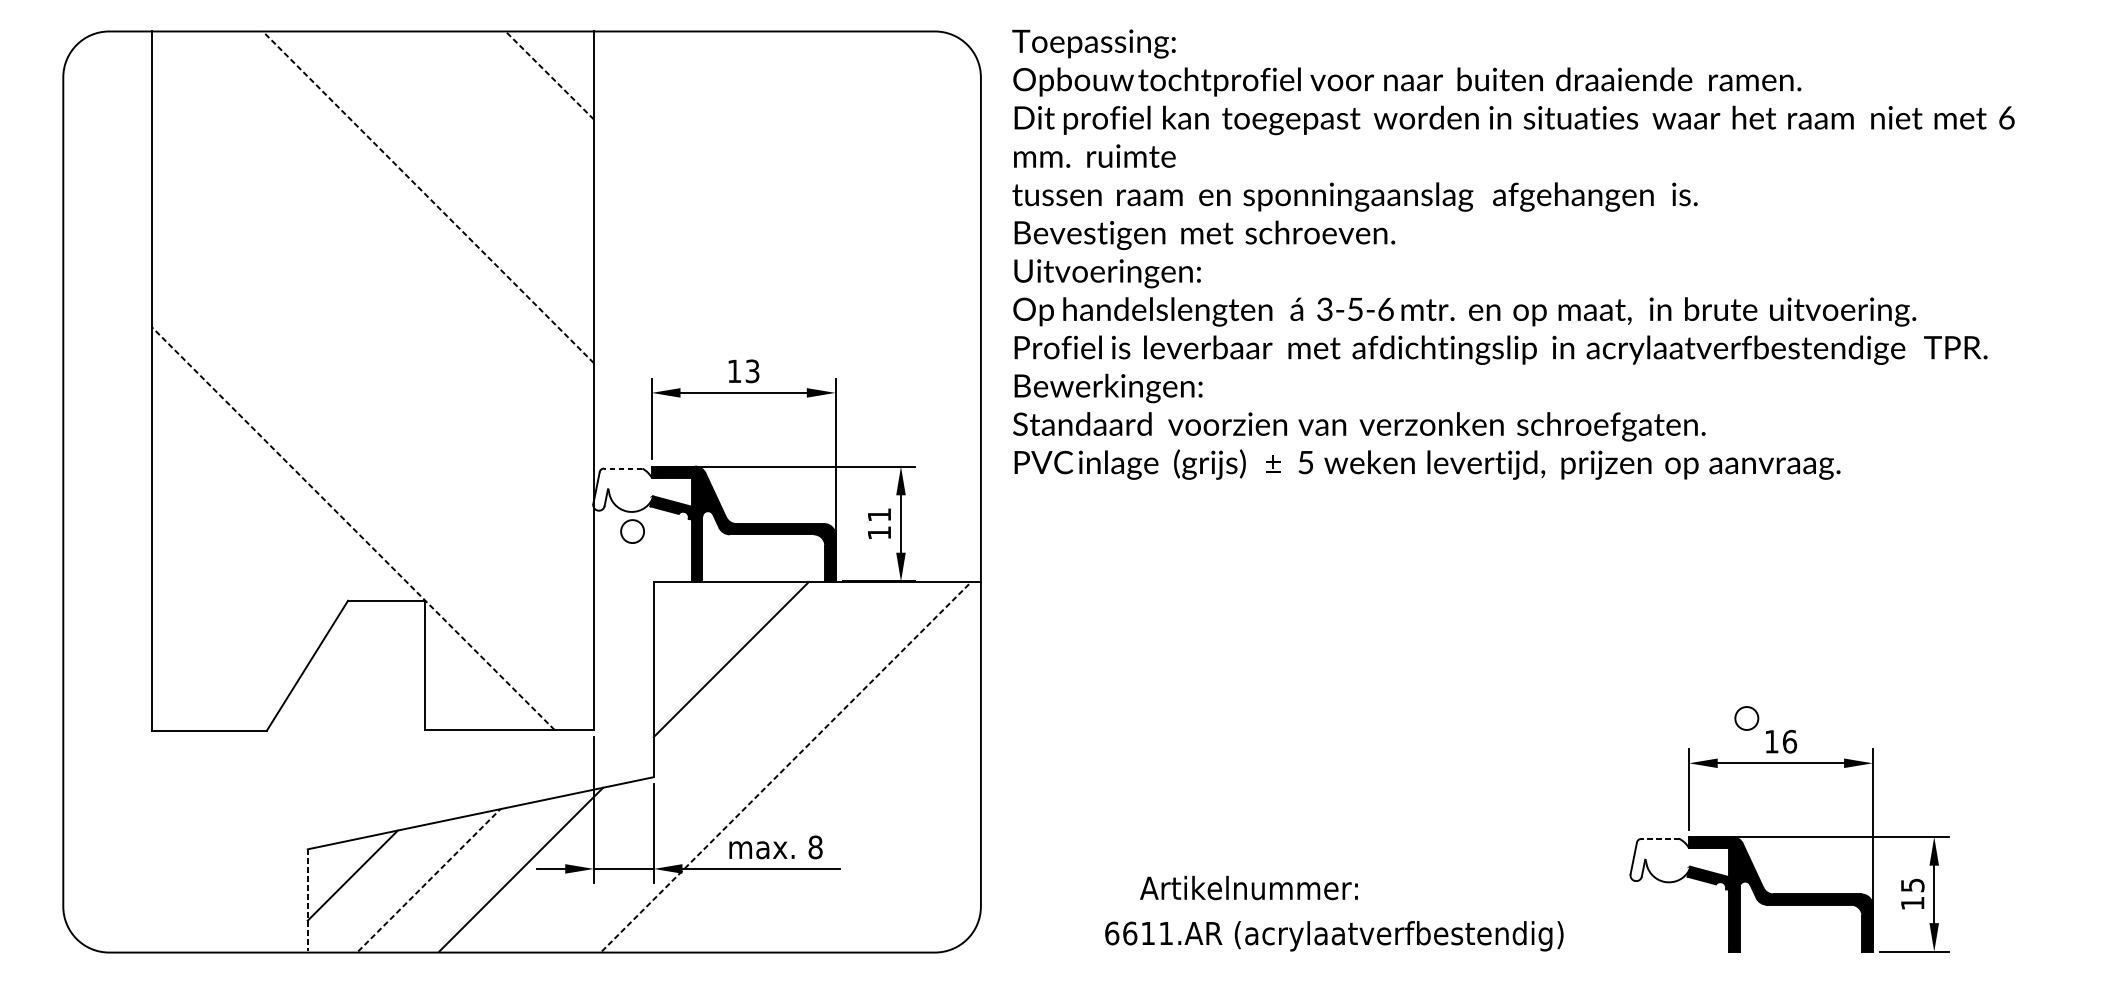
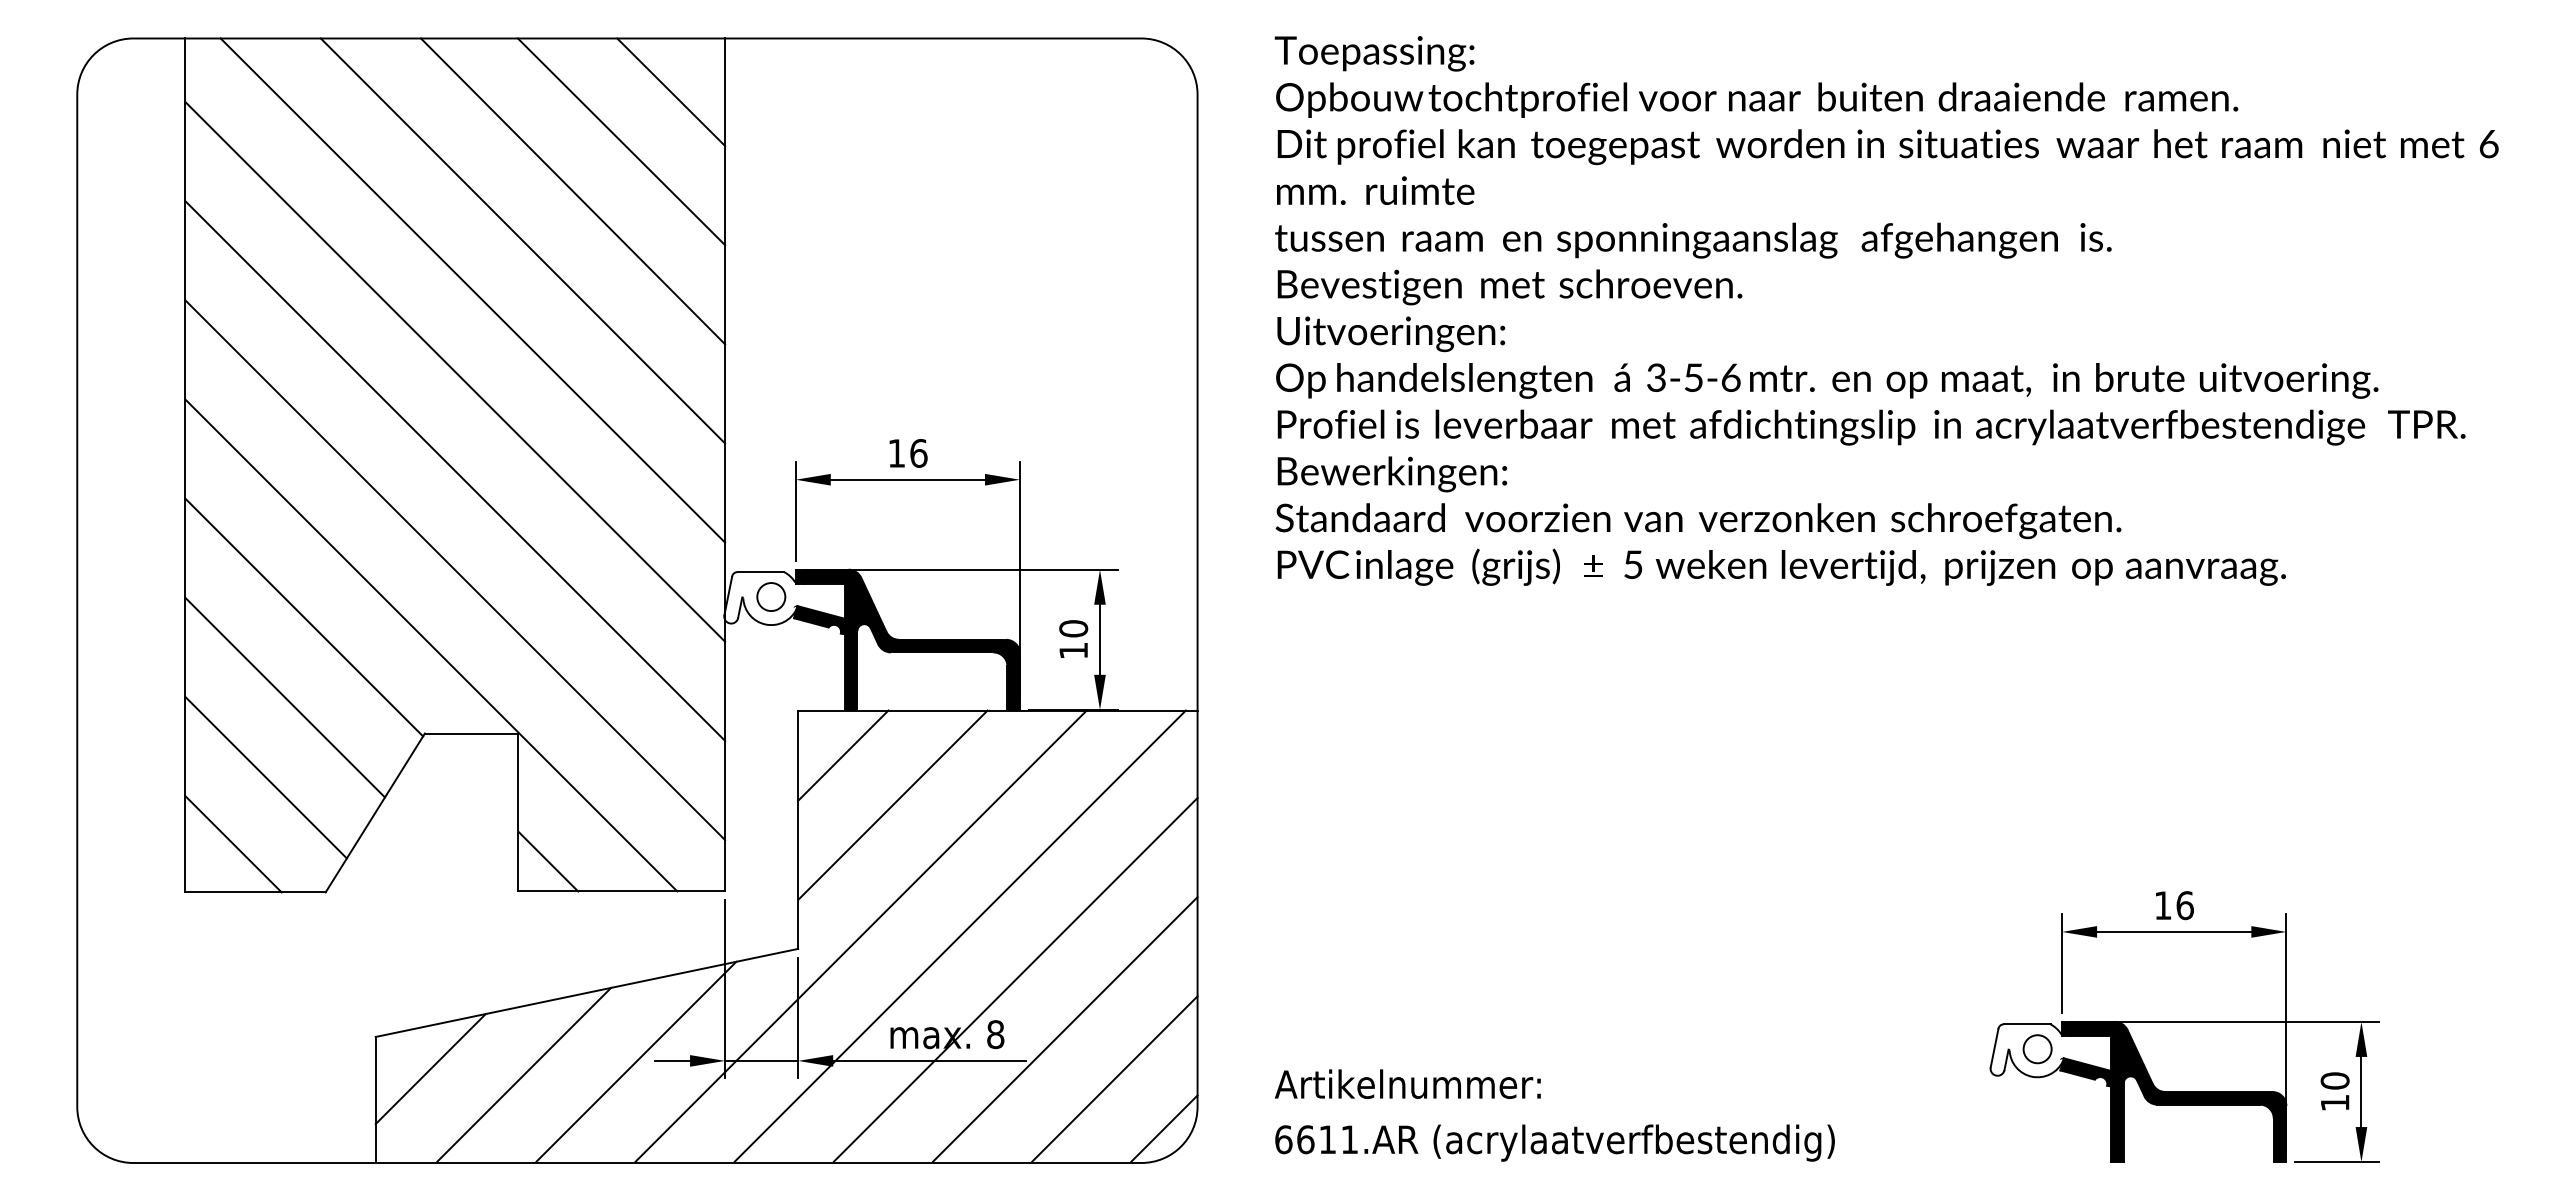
line: (549, 74) -> (670, 91), dashed -> solid
line: (509, 115) -> (621, 141), added
line: (468, 156) -> (572, 191), added
line: (427, 196) -> (522, 240), dashed -> solid
line: (387, 237) -> (472, 290), added
text: (1513, 254) -> (1886, 310), moved
line: (373, 304) -> (455, 371), added
text: (752, 371) -> (918, 453), 13 -> 16
line: (373, 385) -> (455, 470), added
line: (373, 467) -> (455, 570), added
line: (622, 468) -> (760, 572), dashed -> solid
line: (249, 505) -> (304, 617), added
text: (879, 514) -> (1073, 628), 11 -> 10
line: (353, 528) -> (431, 645), dashed -> solid
circle: (632, 531) -> (771, 596), moved
line: (233, 571) -> (285, 697), added
line: (690, 618) -> (843, 755), added
line: (217, 636) -> (265, 777), added
line: (191, 691) -> (233, 844), added
line: (449, 705) -> (548, 861), added
circle: (1746, 718) -> (2037, 1049), moved
line: (704, 766) -> (860, 935), added
line: (786, 767) -> (960, 936), dashed -> solid
line: (831, 802) -> (1015, 979), added
line: (1659, 839) -> (2026, 1024), dashed -> solid
line: (872, 843) -> (1065, 1029), added
line: (429, 880) -> (524, 1074), dashed -> solid
line: (912, 883) -> (1114, 1078), added
text: (1912, 884) -> (2334, 1080), 15 -> 10
text: (1248, 887) -> (1407, 1083), moved
line: (307, 900) -> (375, 1099), dashed -> solid
line: (953, 924) -> (1164, 1128), added
text: (1333, 935) -> (1554, 1142), moved

